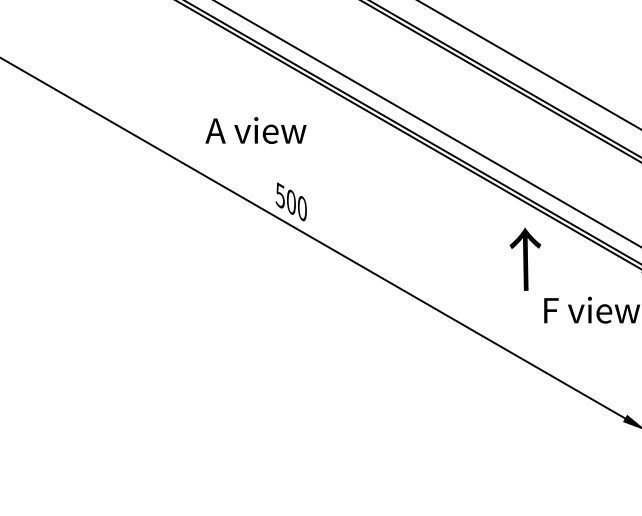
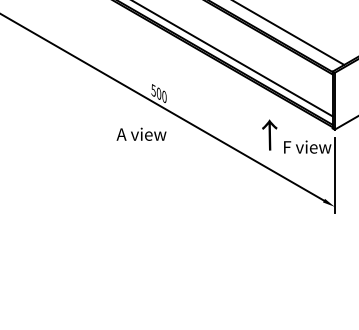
text: (255, 128) -> (141, 133), moved
text: (524, 258) -> (269, 134), moved

